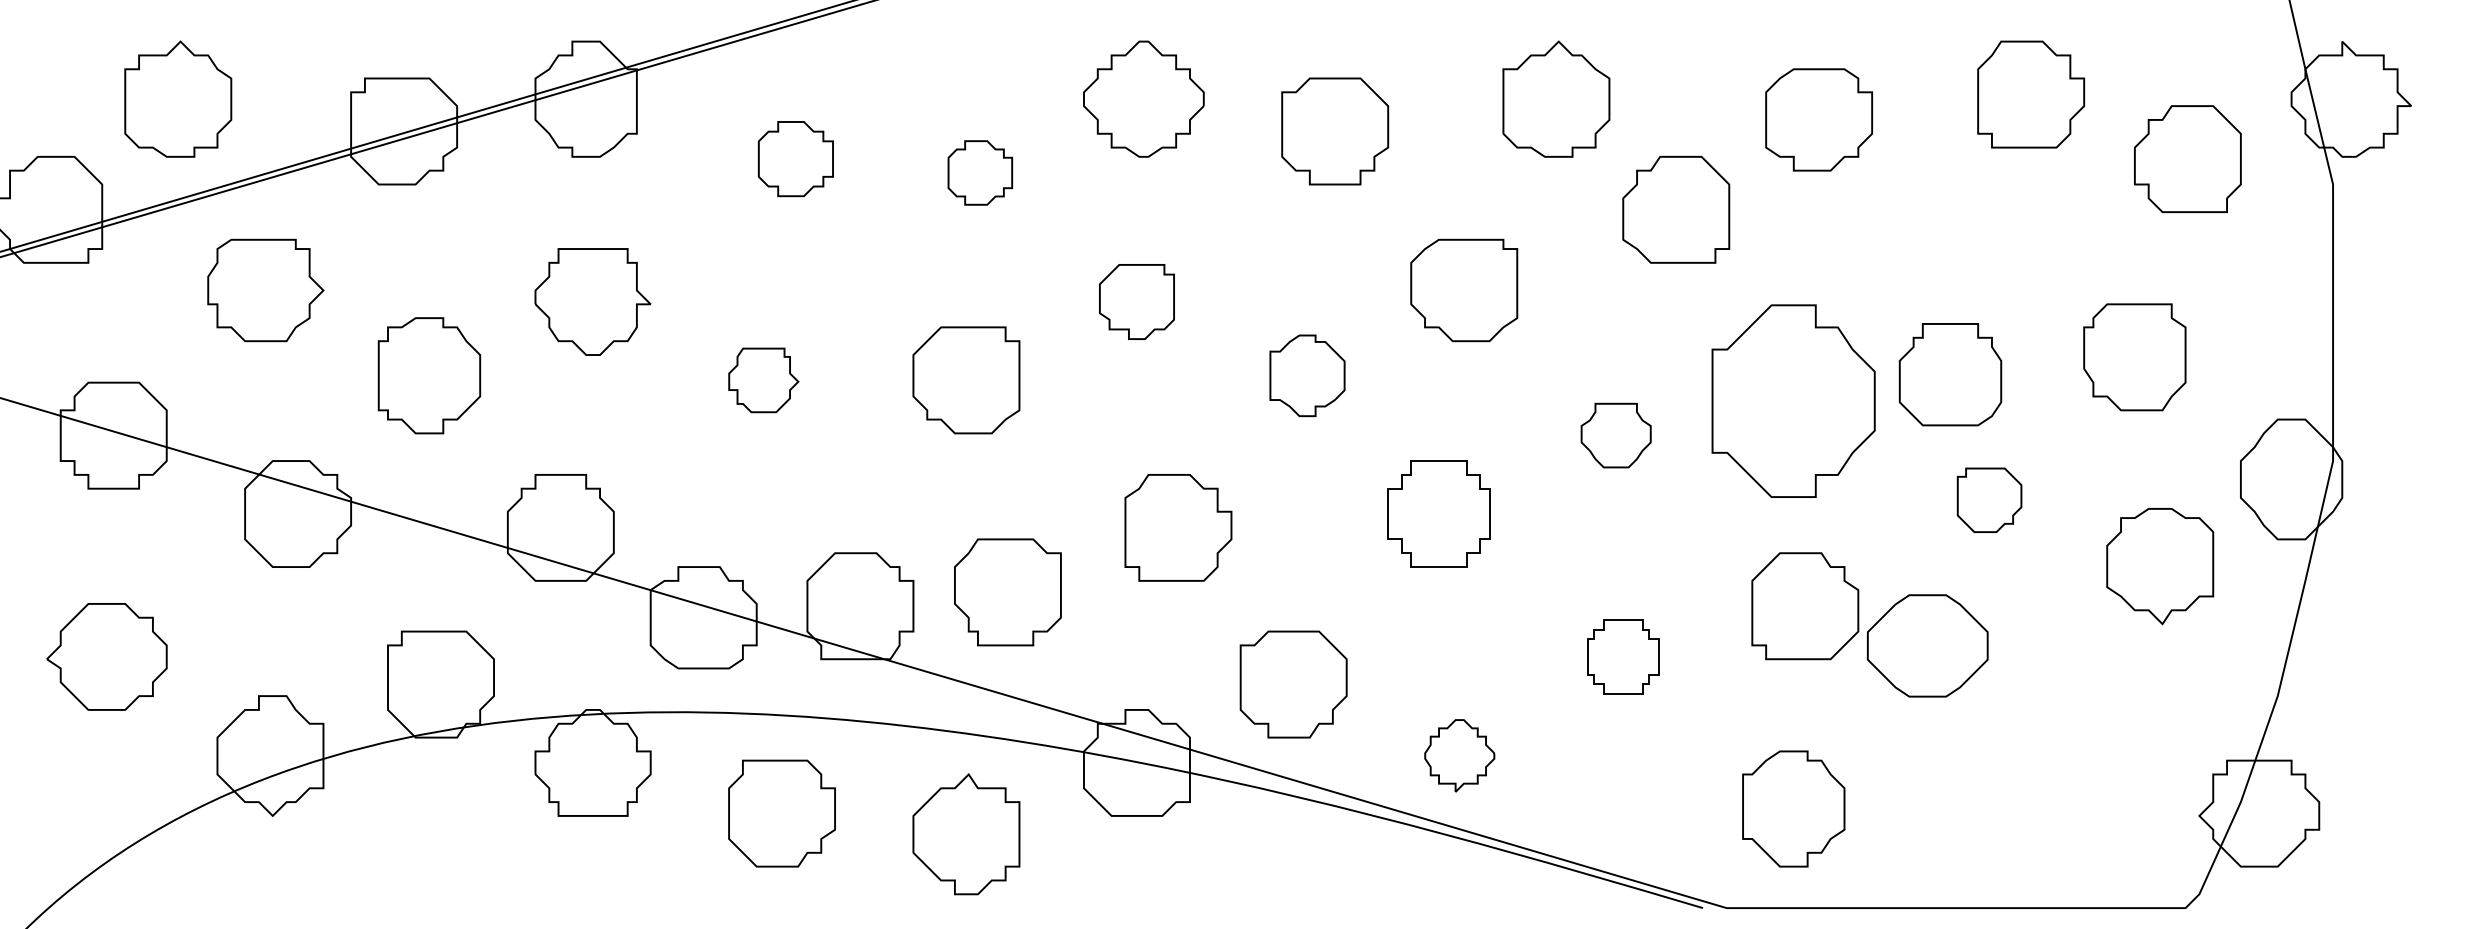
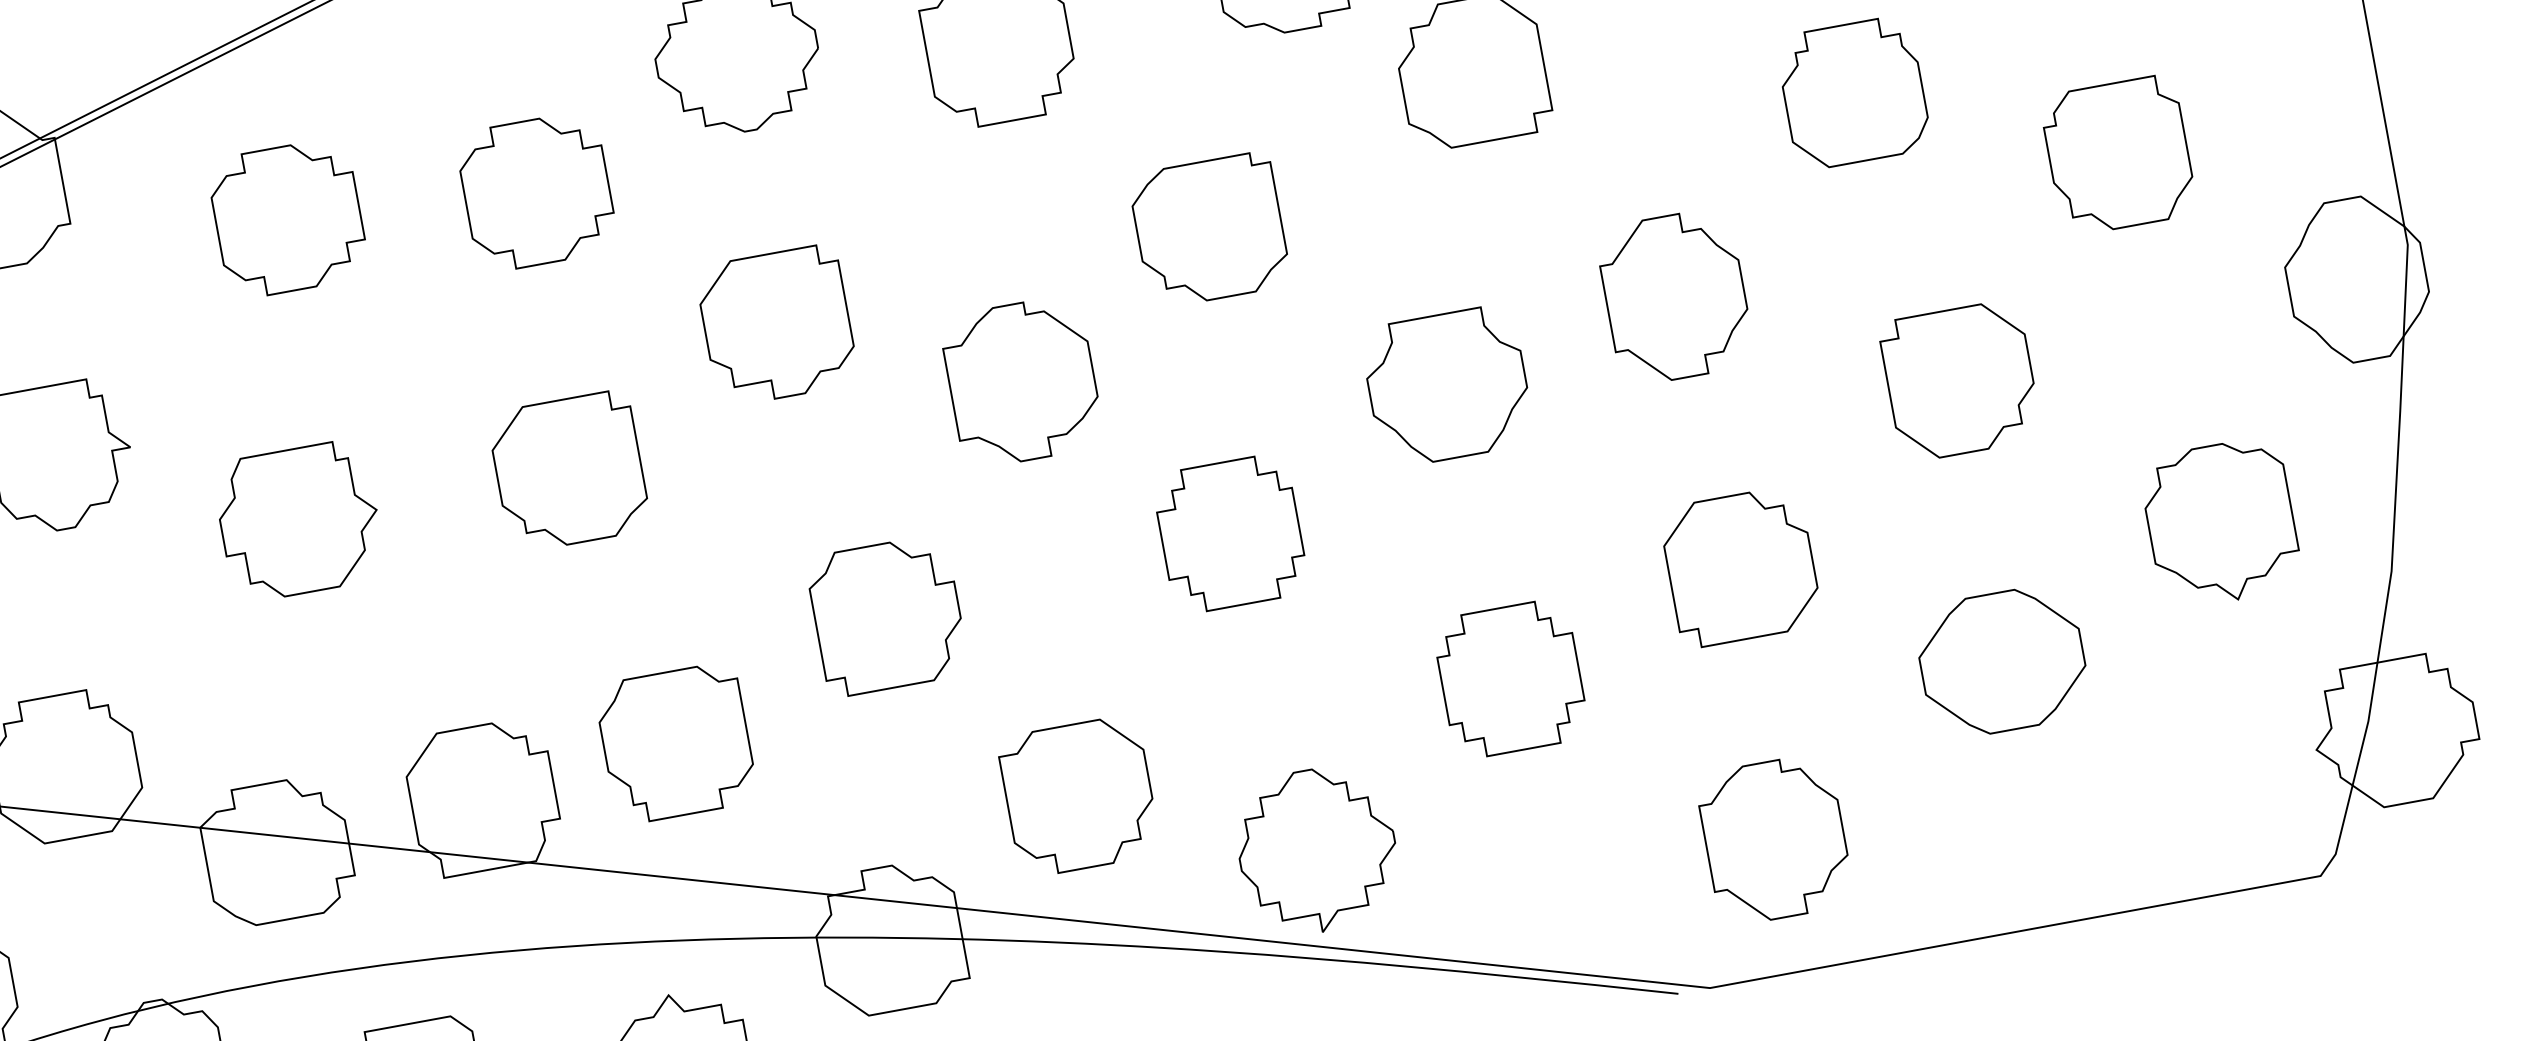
part: (795, 158) -> (287, 217), size x1.43
part: (980, 172) -> (537, 191), size x1.67
part: (1136, 301) -> (776, 324), size x1.43
part: (1950, 374) -> (1853, 92), moved
part: (1307, 375) -> (1021, 381), size x1.43
part: (763, 380) -> (299, 521), size x1.67
part: (1793, 400) -> (1674, 296), size x0.62
part: (1615, 435) -> (1446, 386), size x1.67
part: (1989, 500) -> (1960, 381), size x1.67
part: (2160, 566) -> (2221, 523), moved
part: (1927, 645) -> (2001, 661), moved
part: (1623, 656) -> (1511, 678), size x1.43
part: (1459, 755) -> (1317, 850), size x1.67

